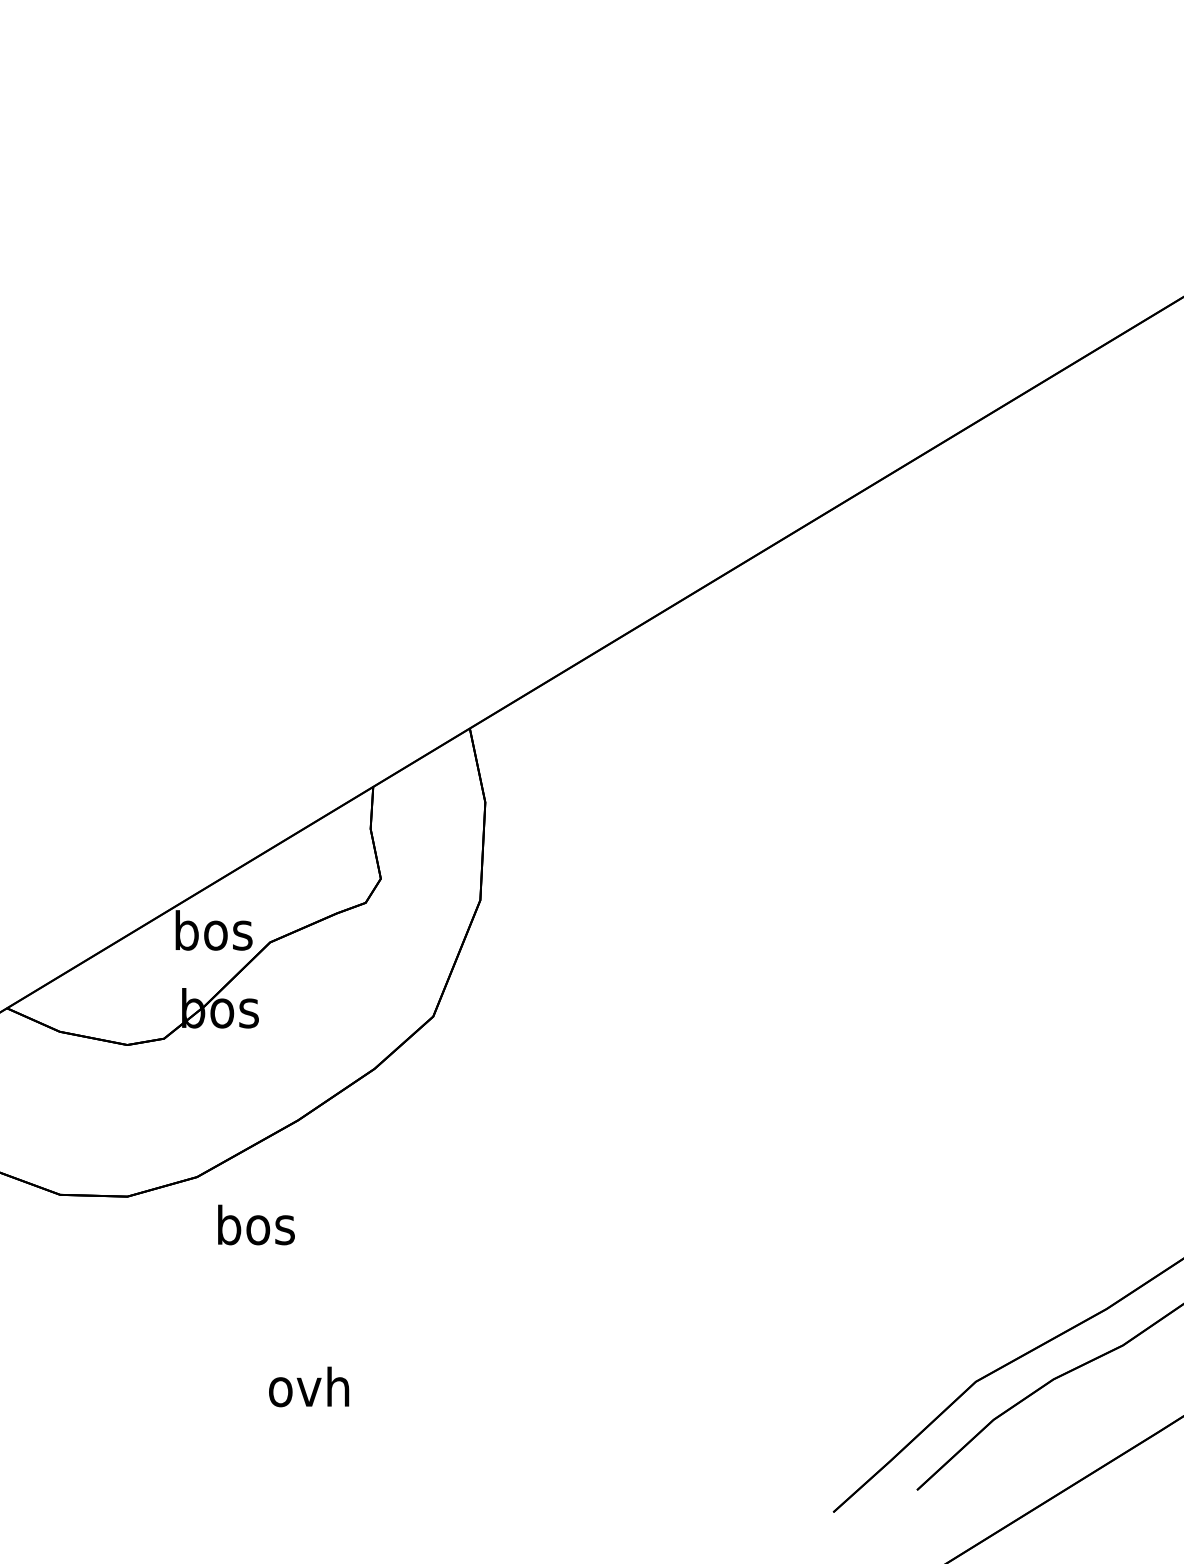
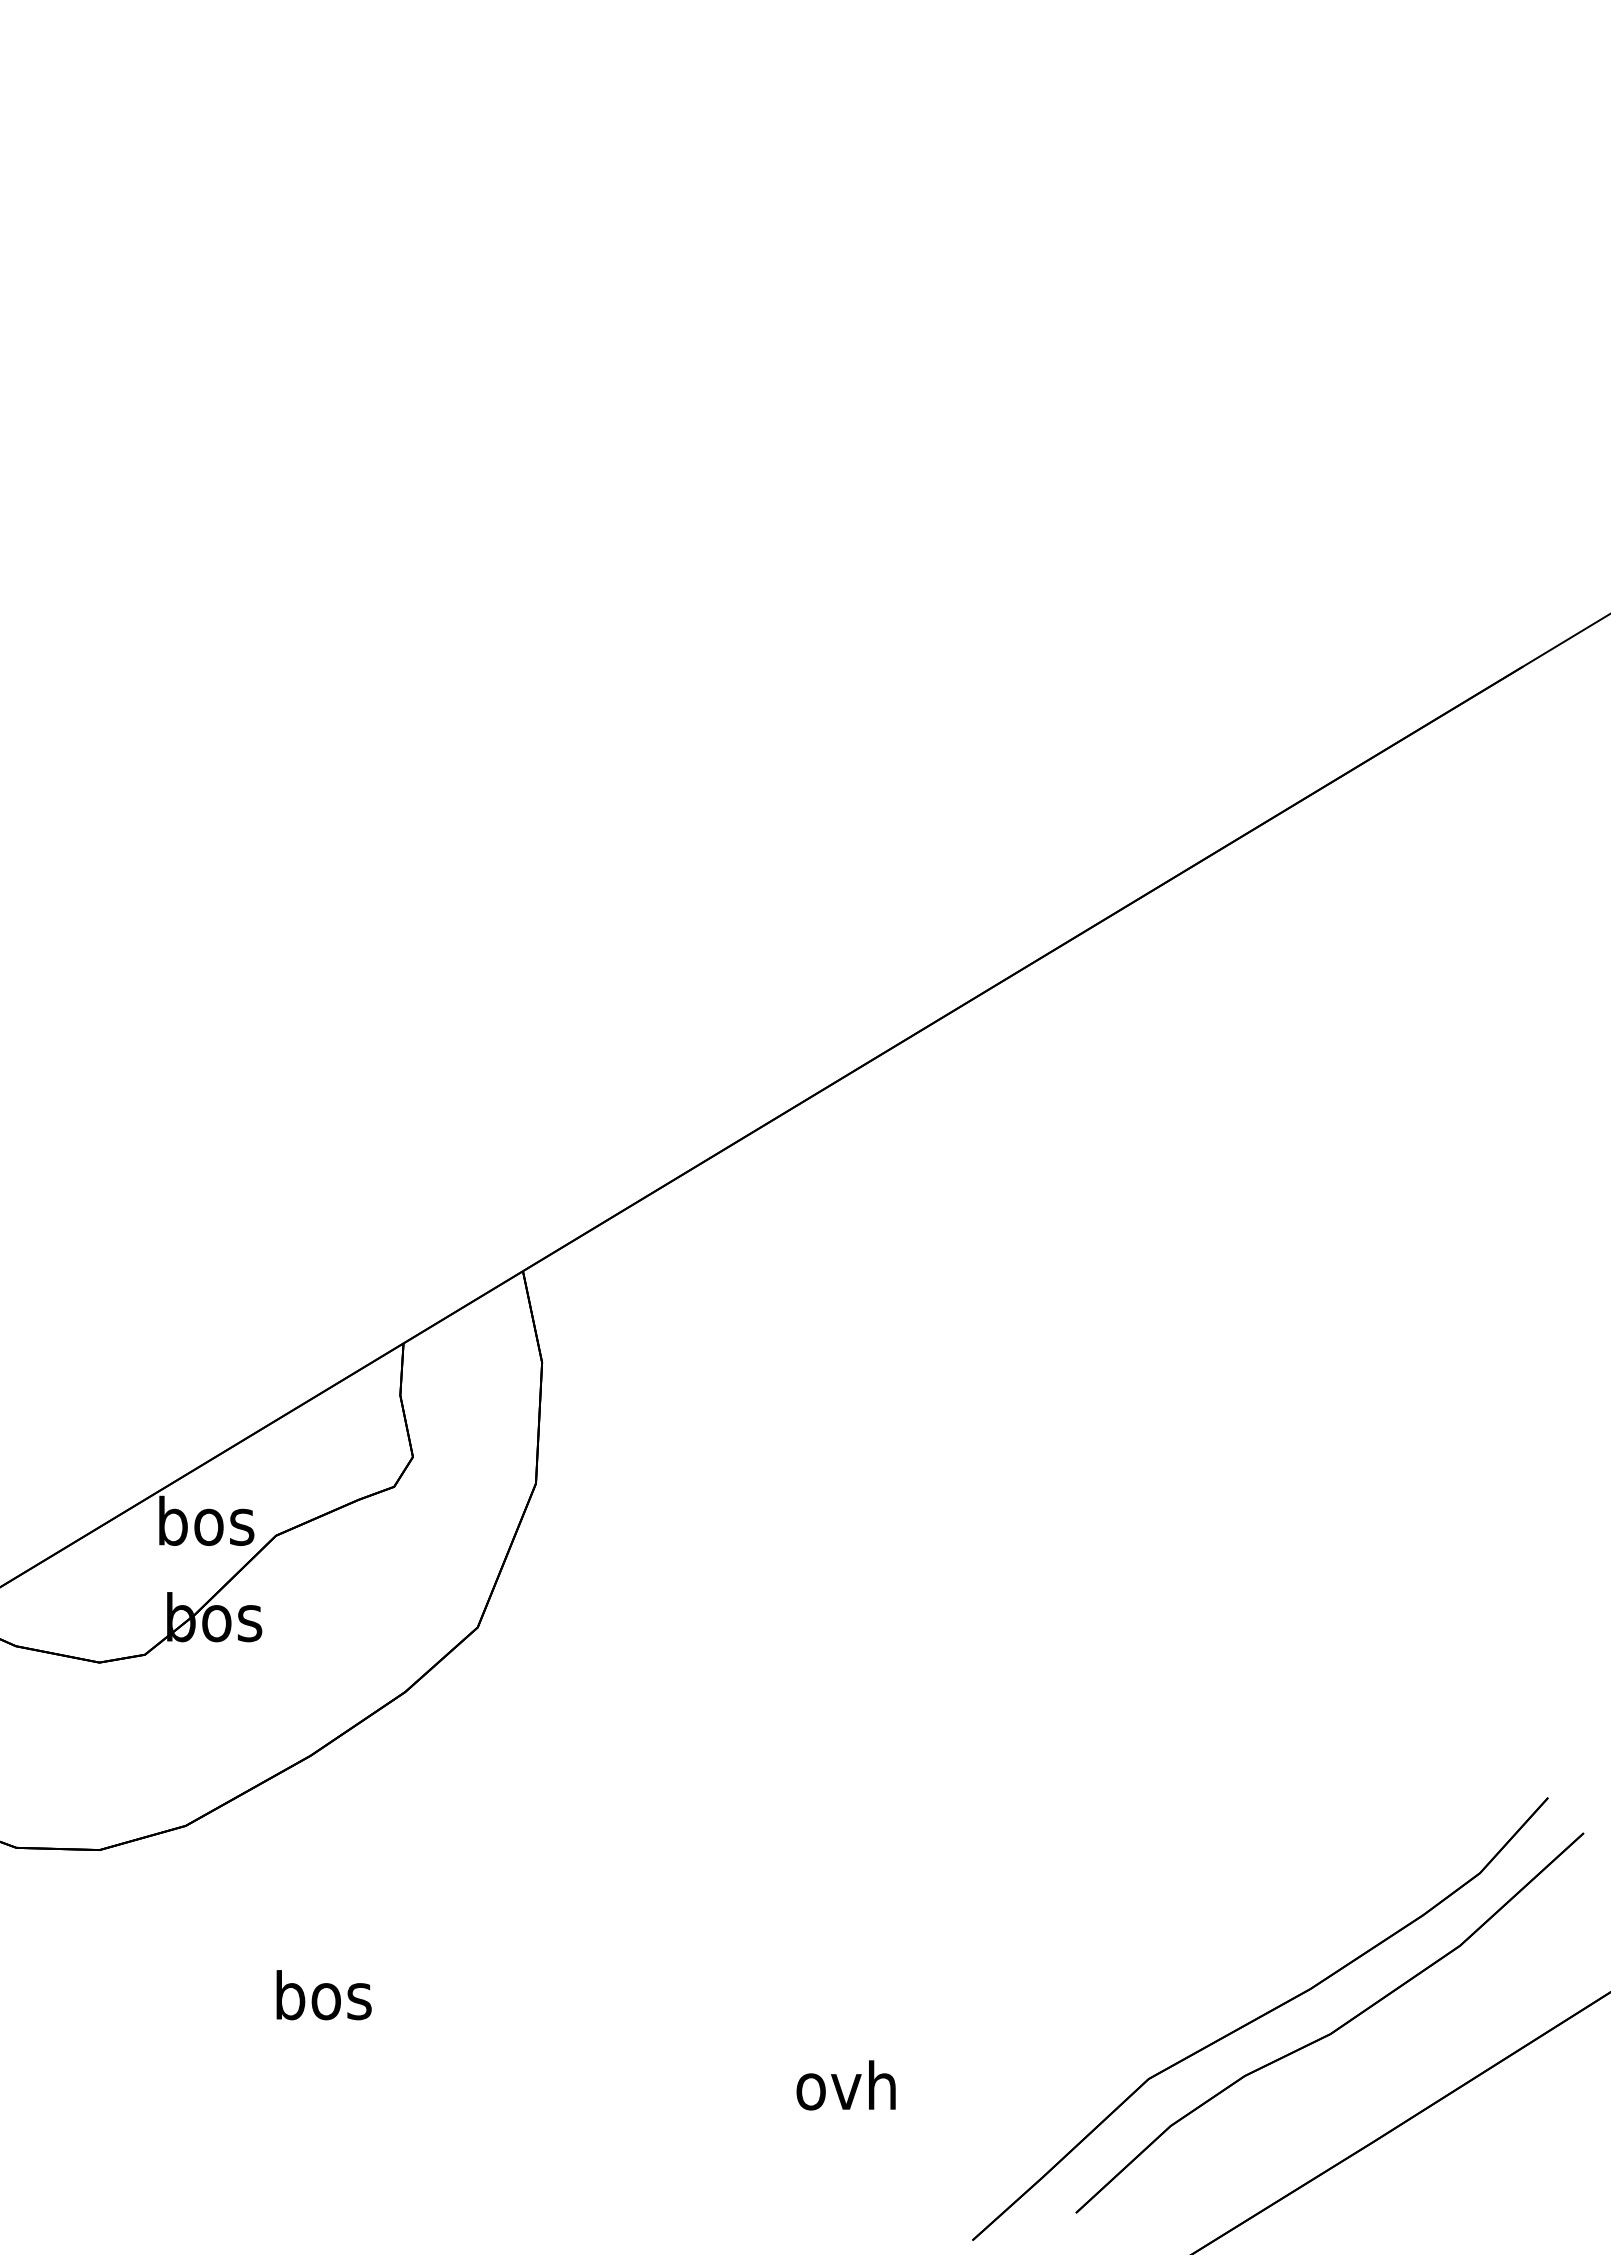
text: (255, 1225) -> (323, 1995), moved
text: (308, 1387) -> (845, 2085), moved

